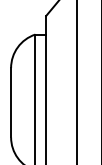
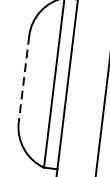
line: (11, 102) -> (24, 78), solid -> dashed

